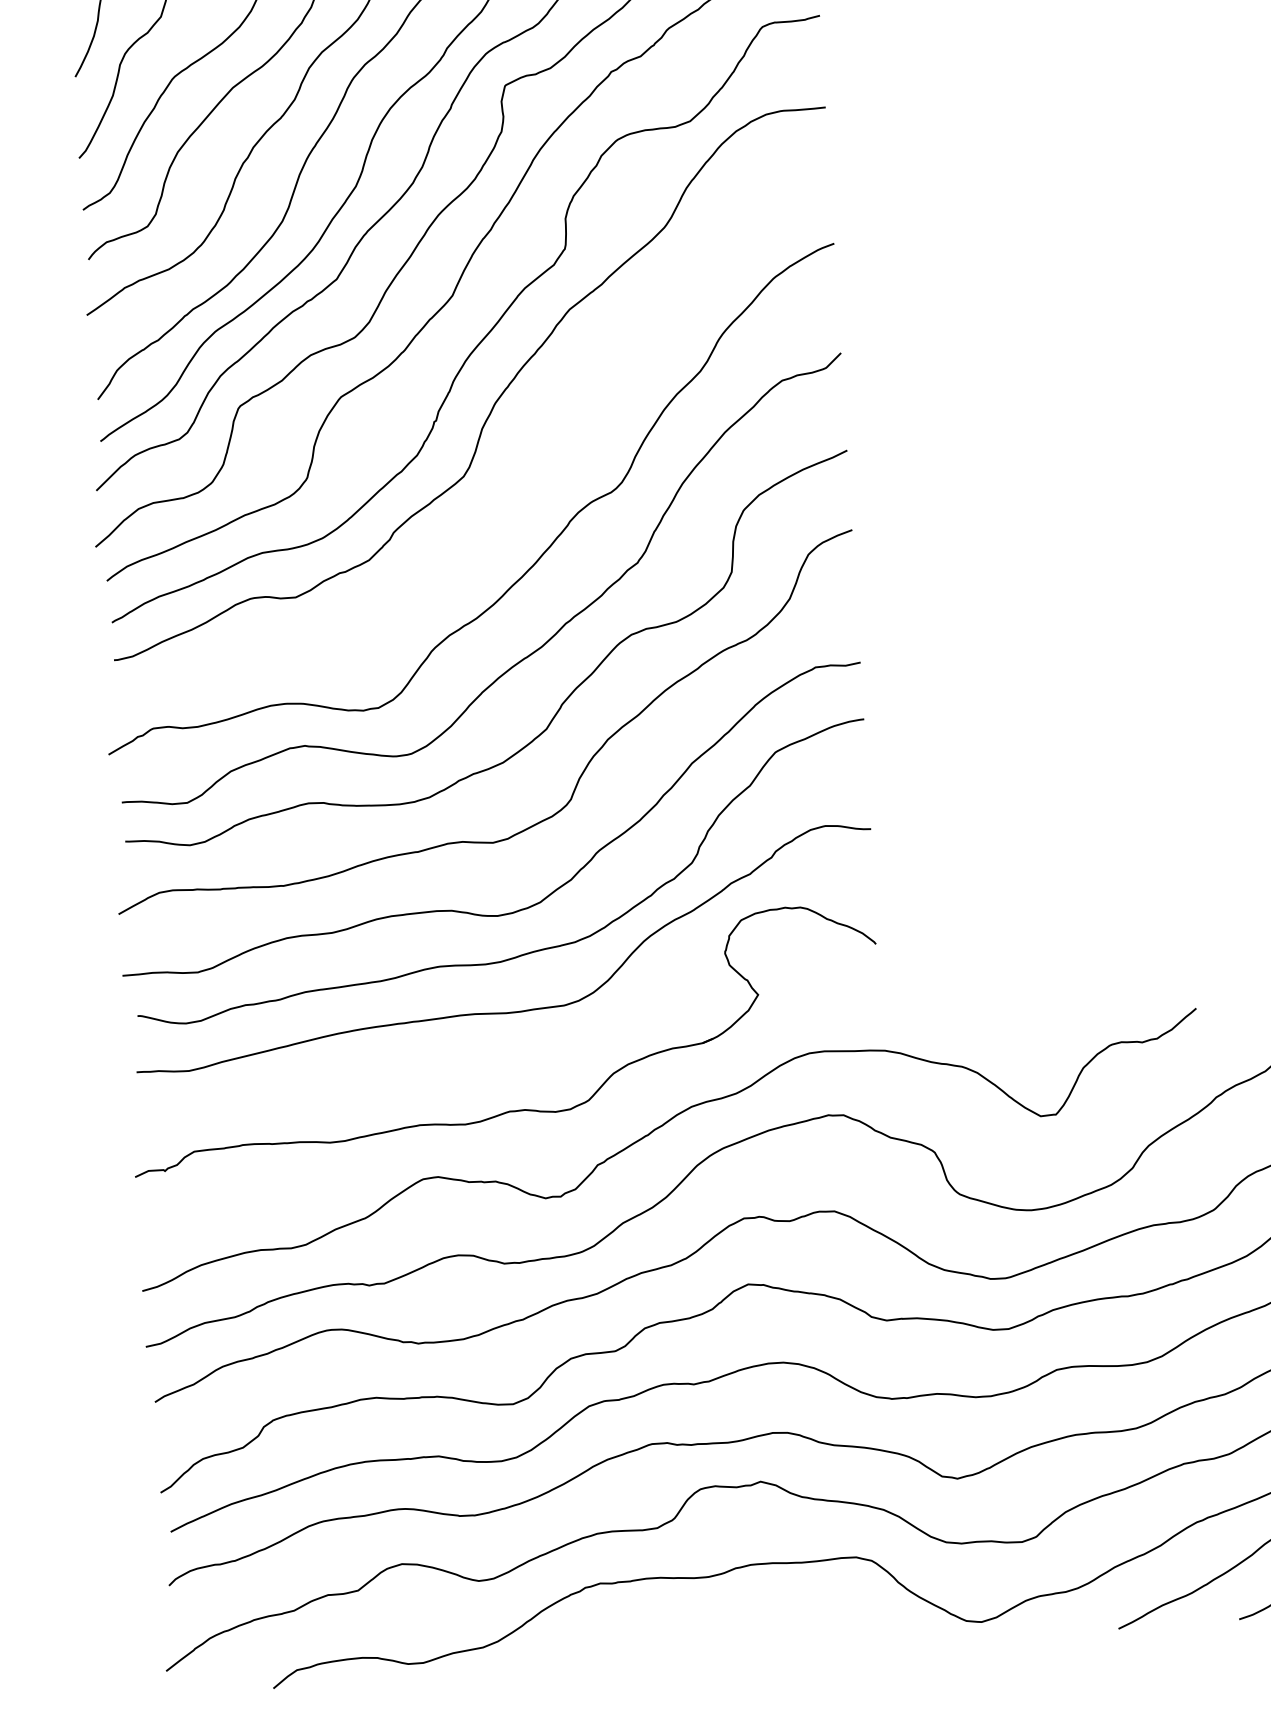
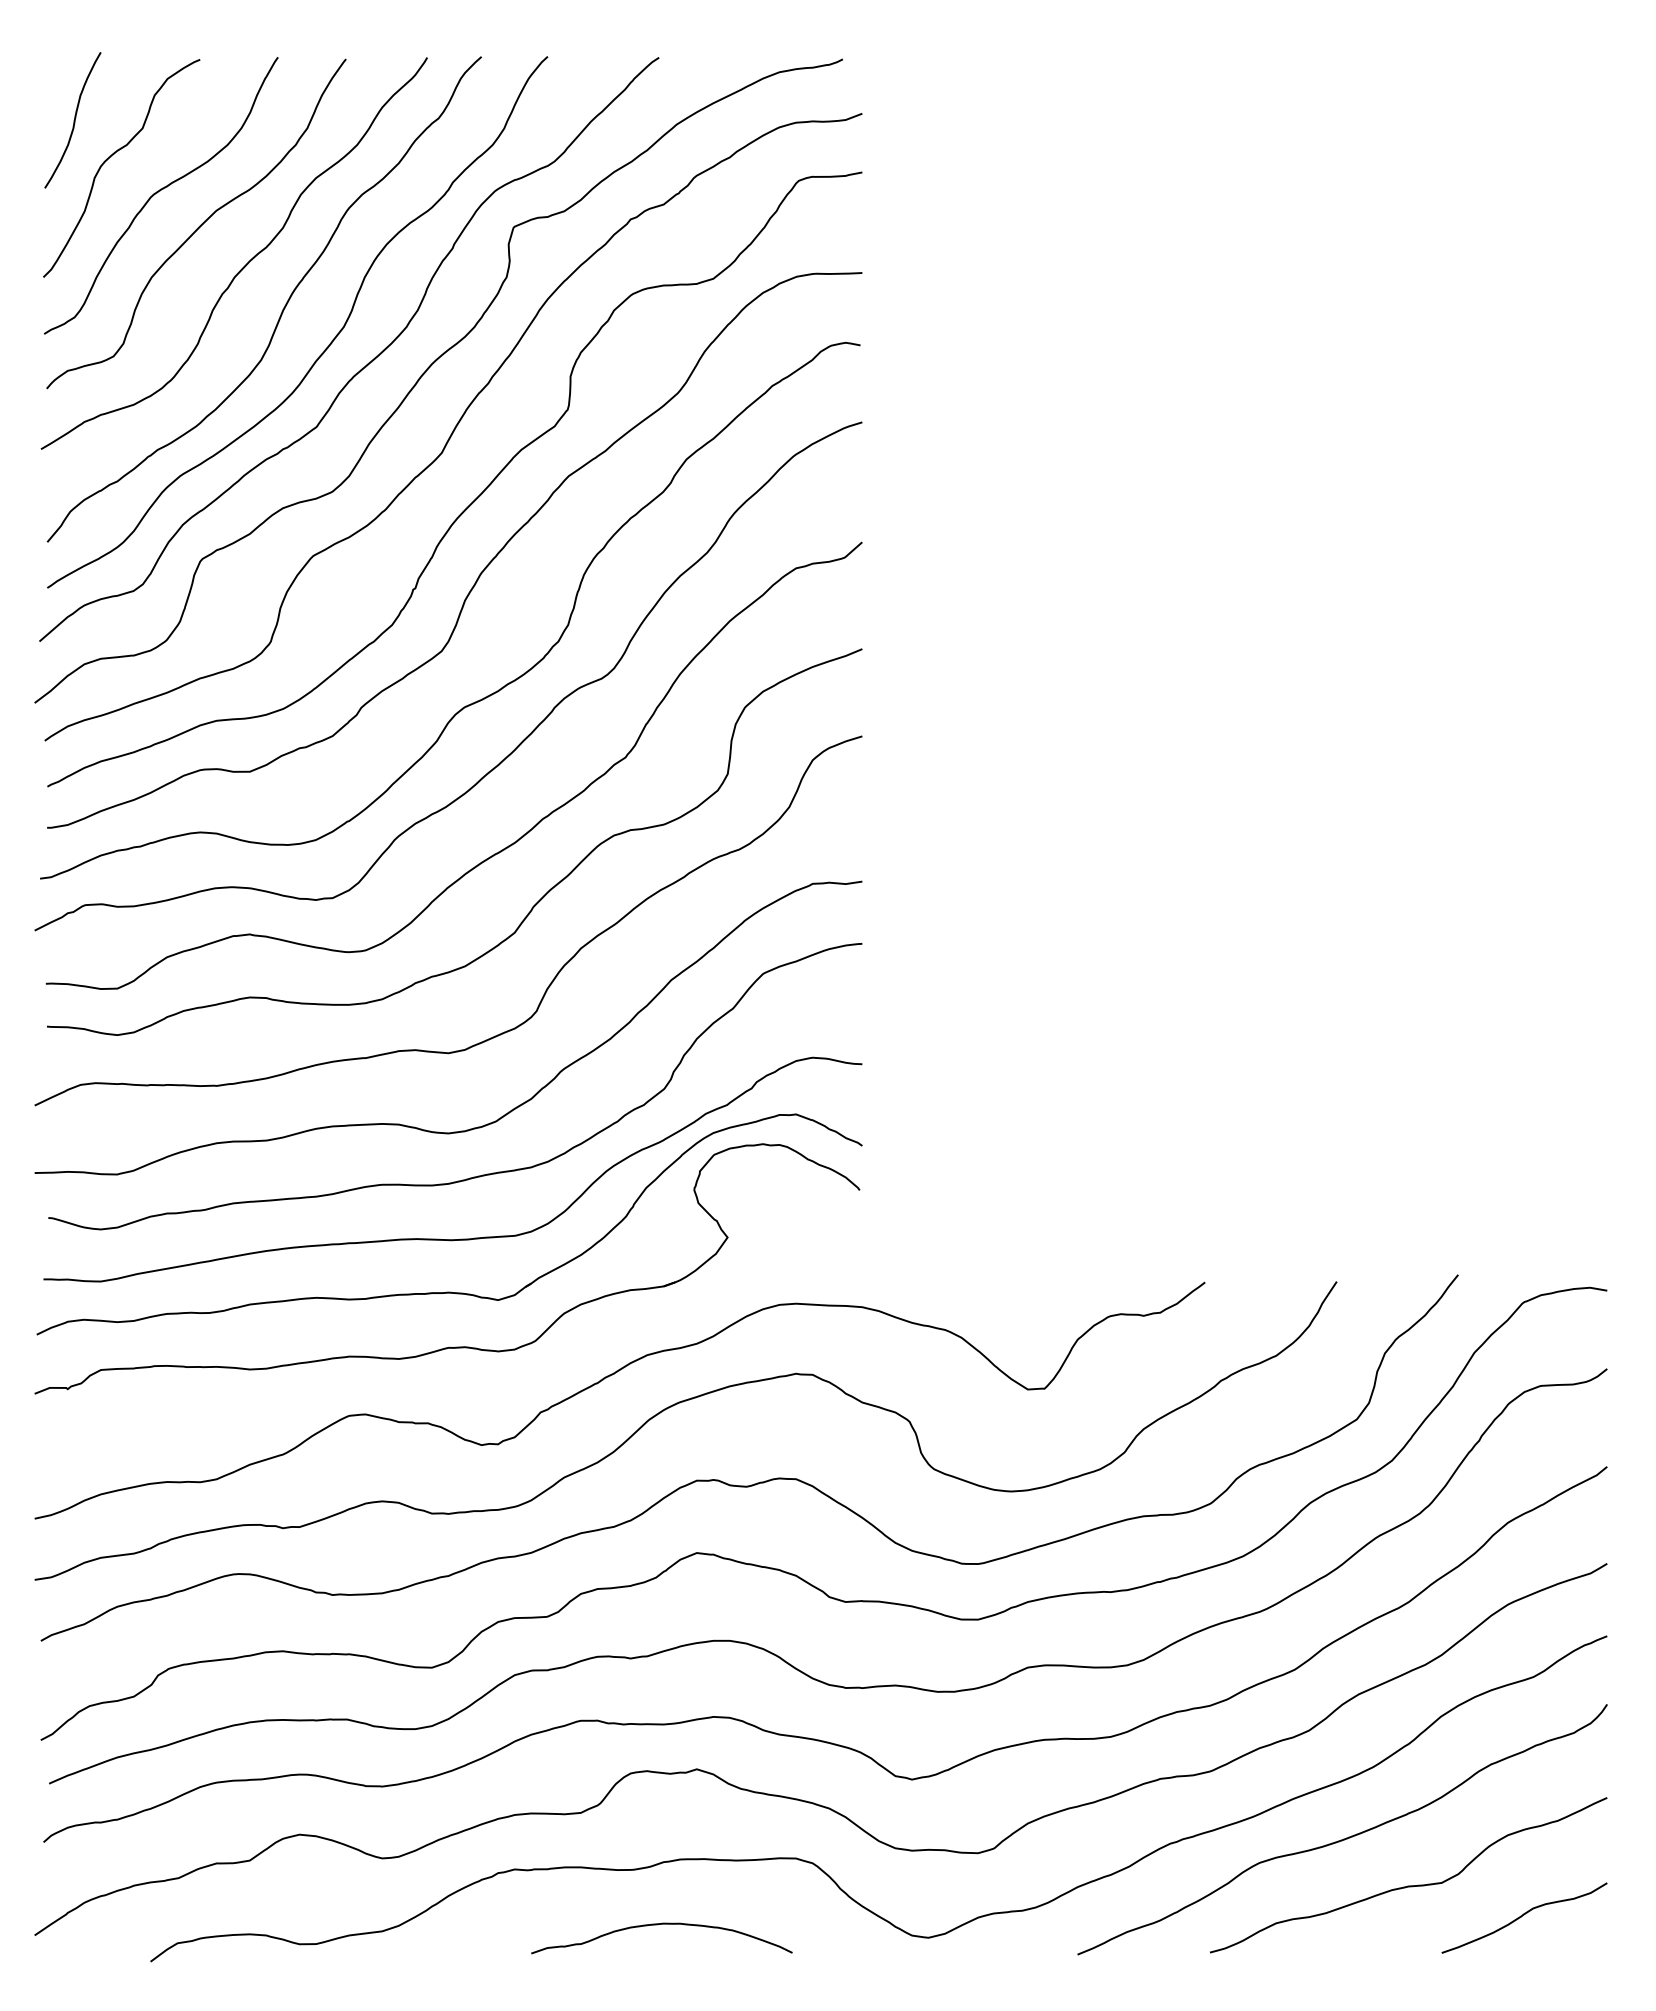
curve: (521, 505) -> (502, 686), added
part: (507, 1060) -> (449, 1291), added
curve: (733, 1626) -> (657, 1925), added

